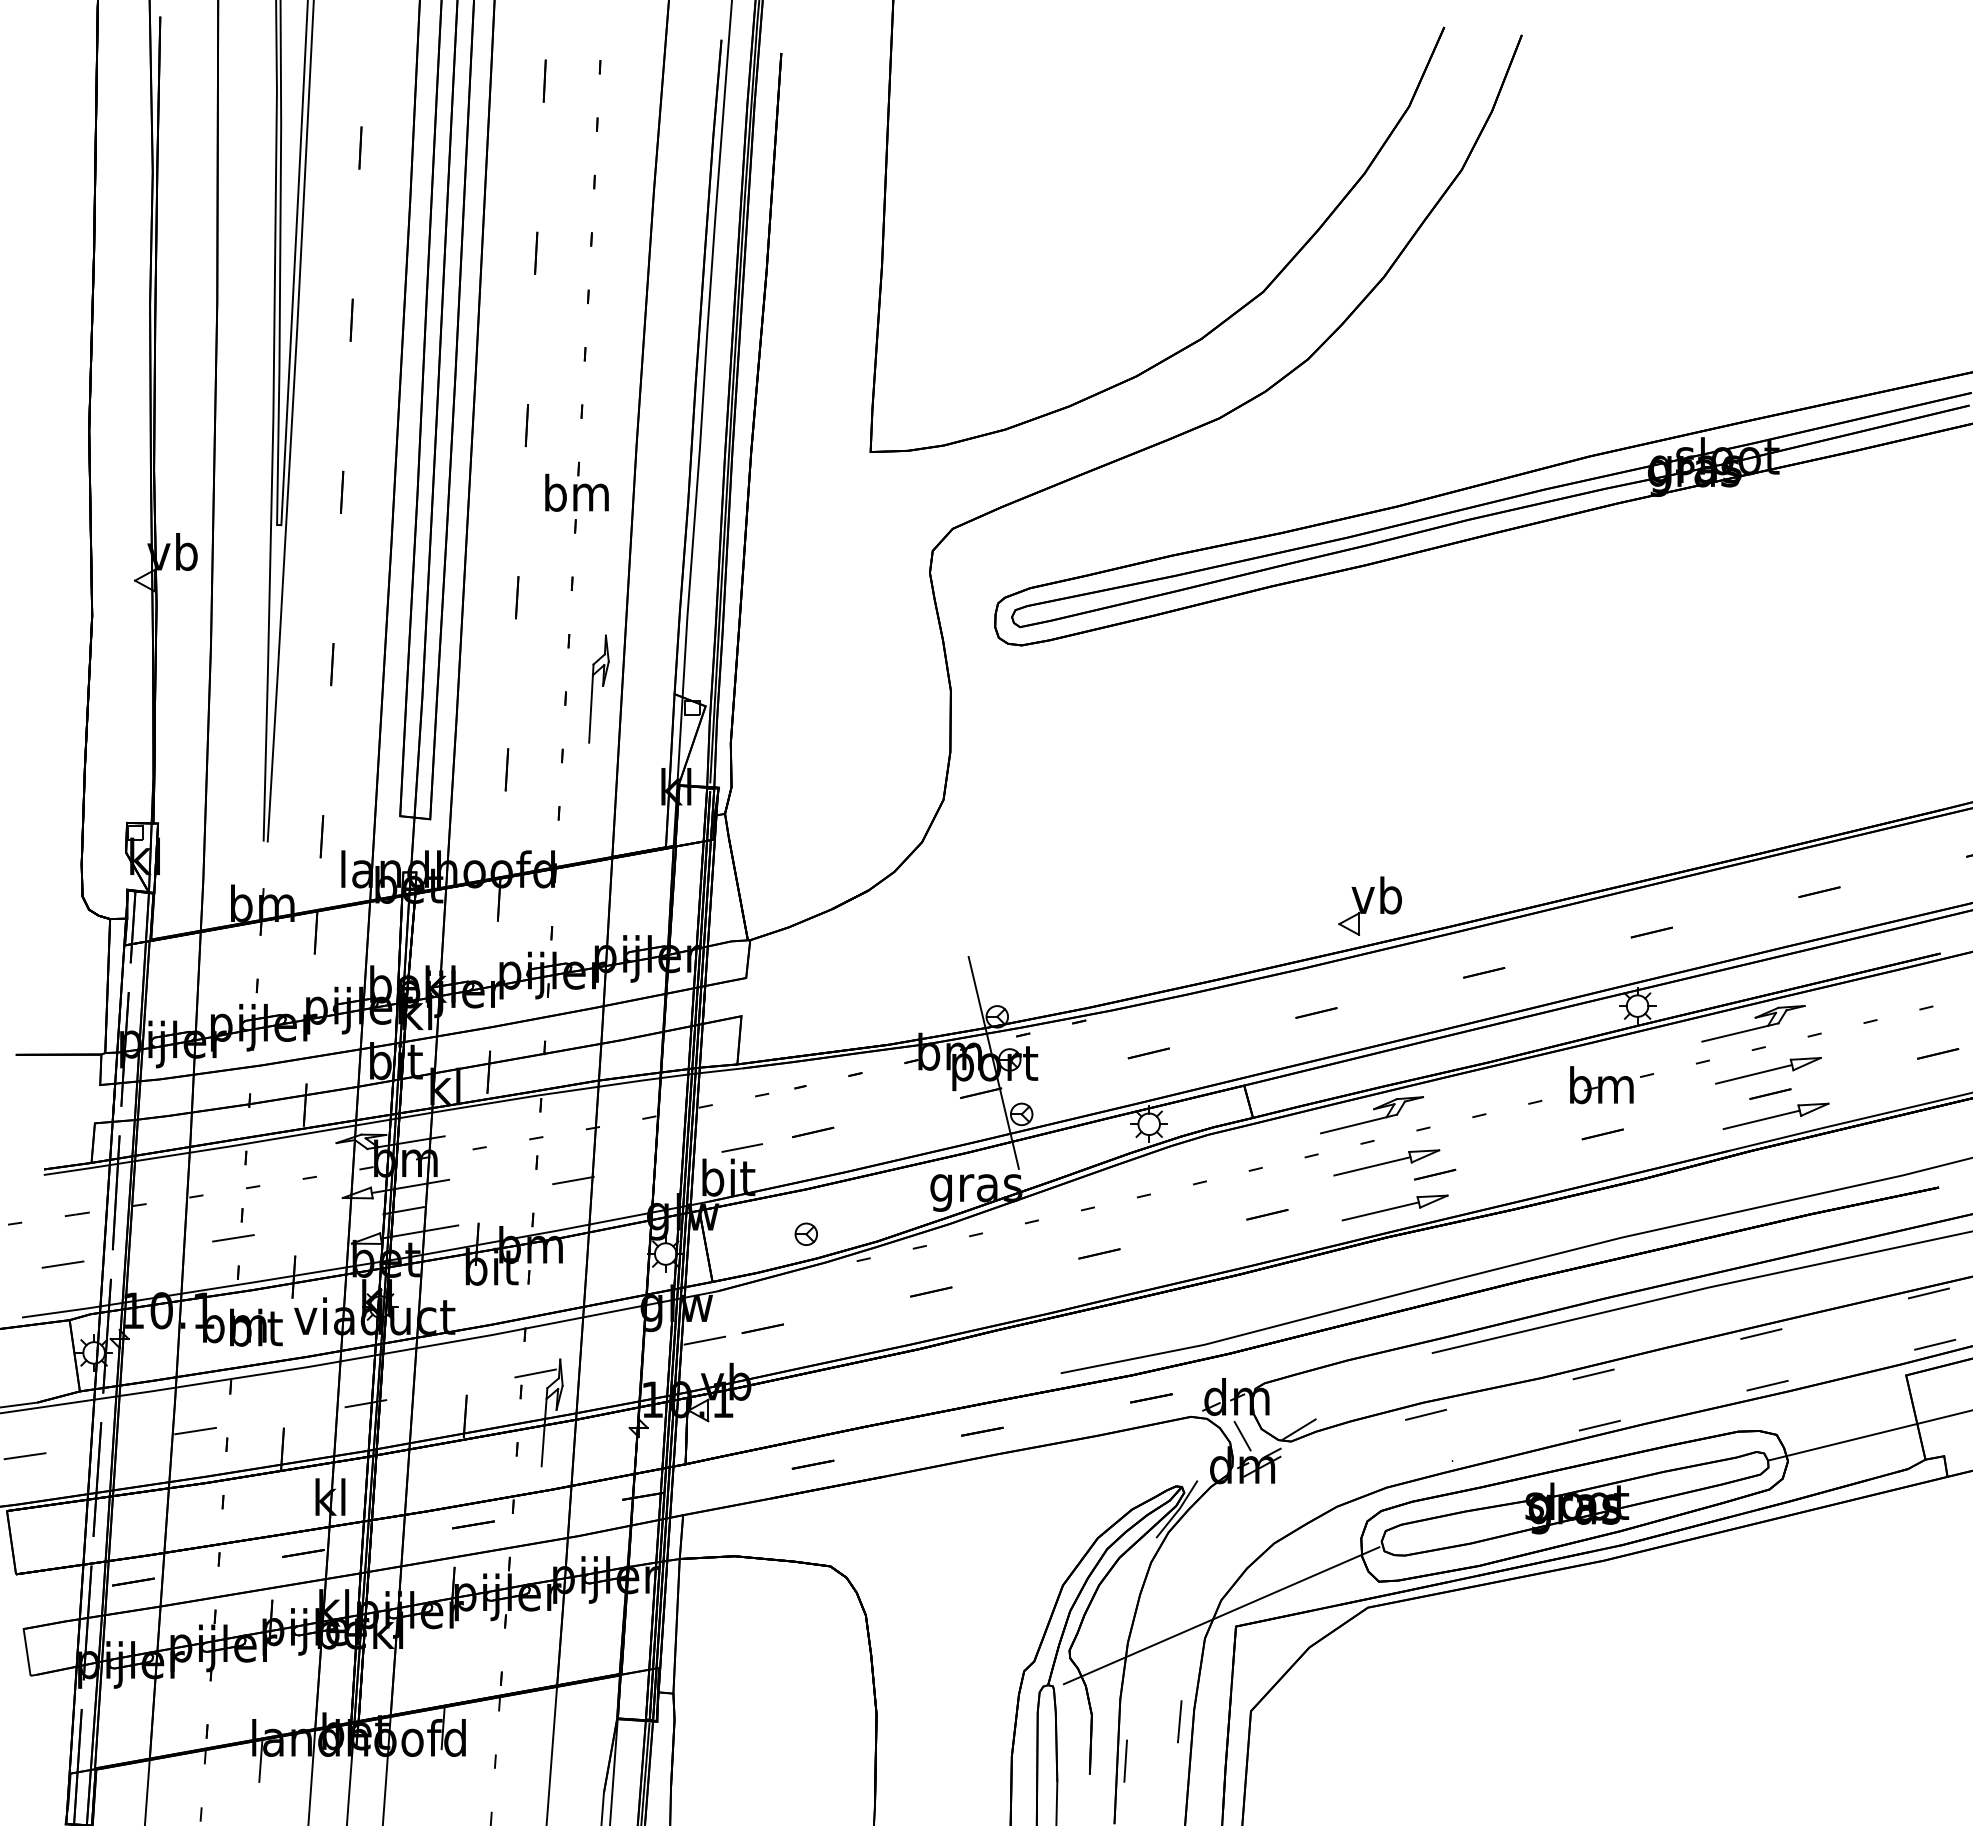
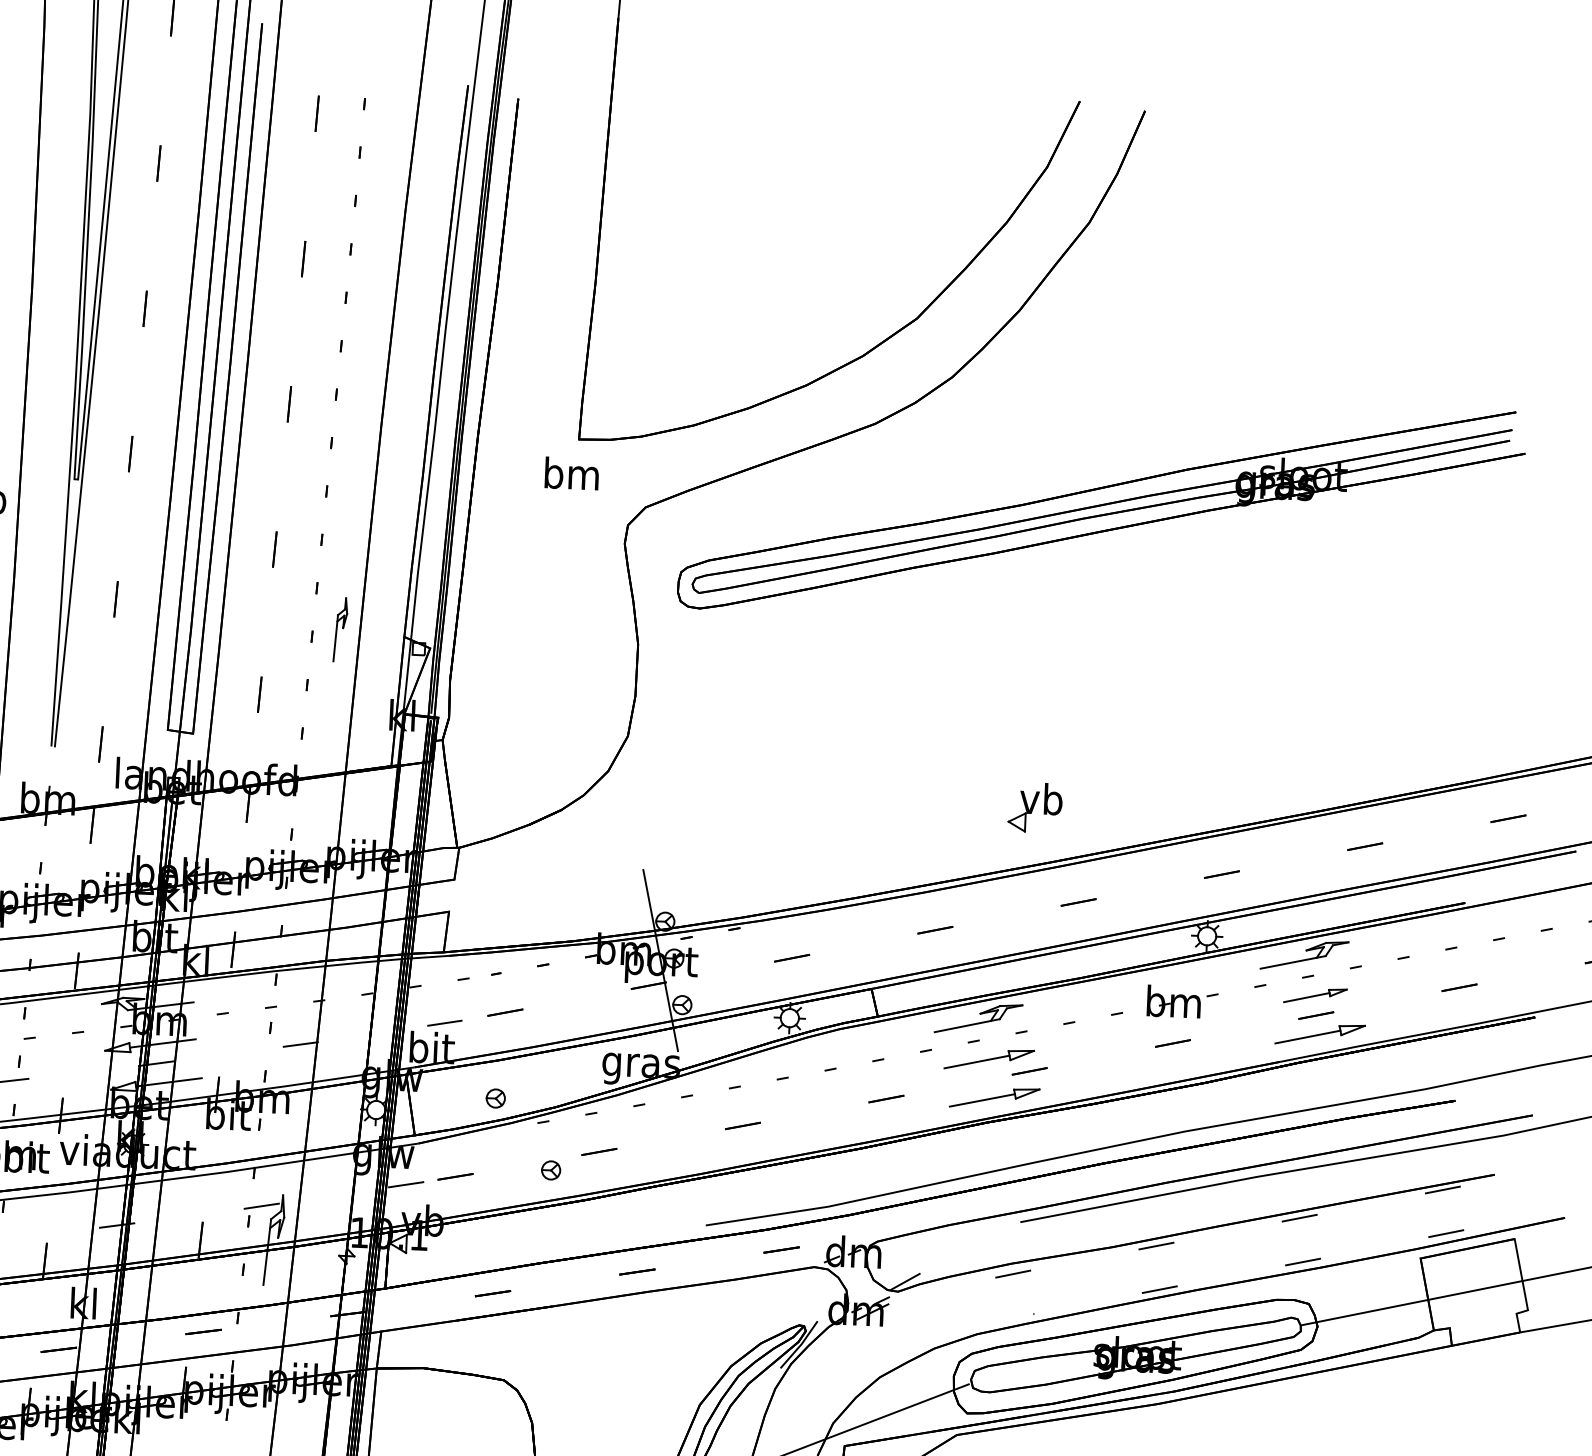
text: (576, 492) -> (571, 473), moved
part: (598, 688) -> (340, 629), size x0.7
part: (1369, 905) -> (1034, 807), moved
part: (1768, 1070) -> (1315, 995), size x0.7
part: (874, 1315) -> (550, 1169), added
line: (1242, 1435) -> (857, 1284), removed

